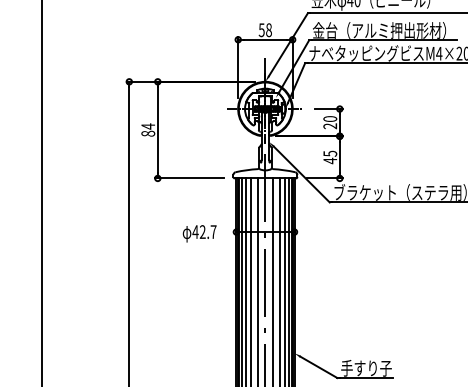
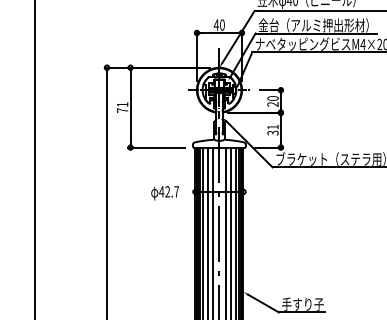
text: (264, 29) -> (218, 24), 58 -> 40
text: (148, 129) -> (122, 107), 84 -> 71
text: (329, 156) -> (272, 129), 45 -> 31

